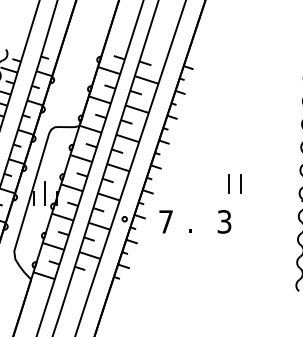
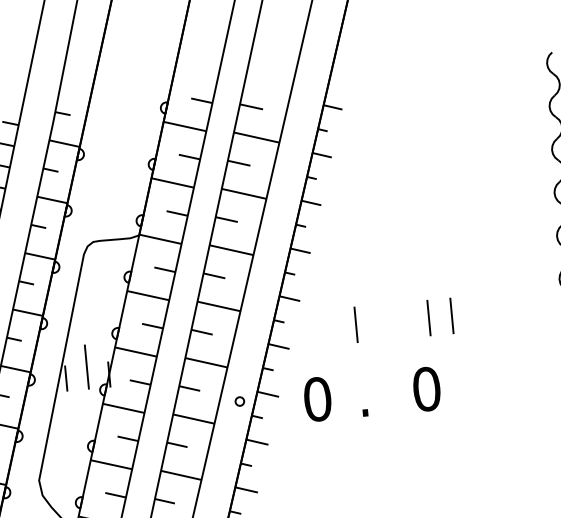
line: (189, 183) -> (354, 323), added
text: (166, 221) -> (318, 398), 7 -> 0
text: (224, 221) -> (426, 388), 3 -> 0

